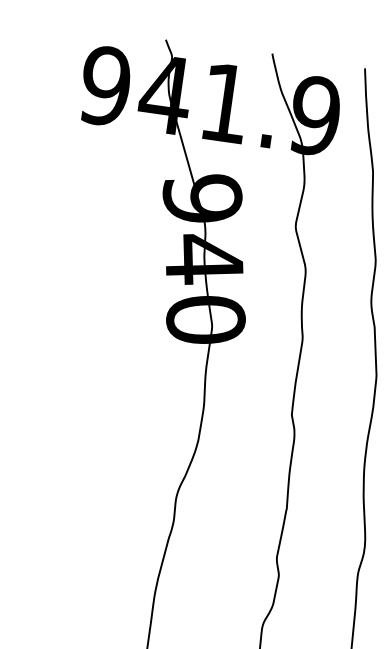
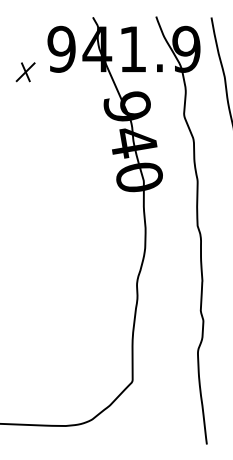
part: (39, 116) -> (25, 72), added

